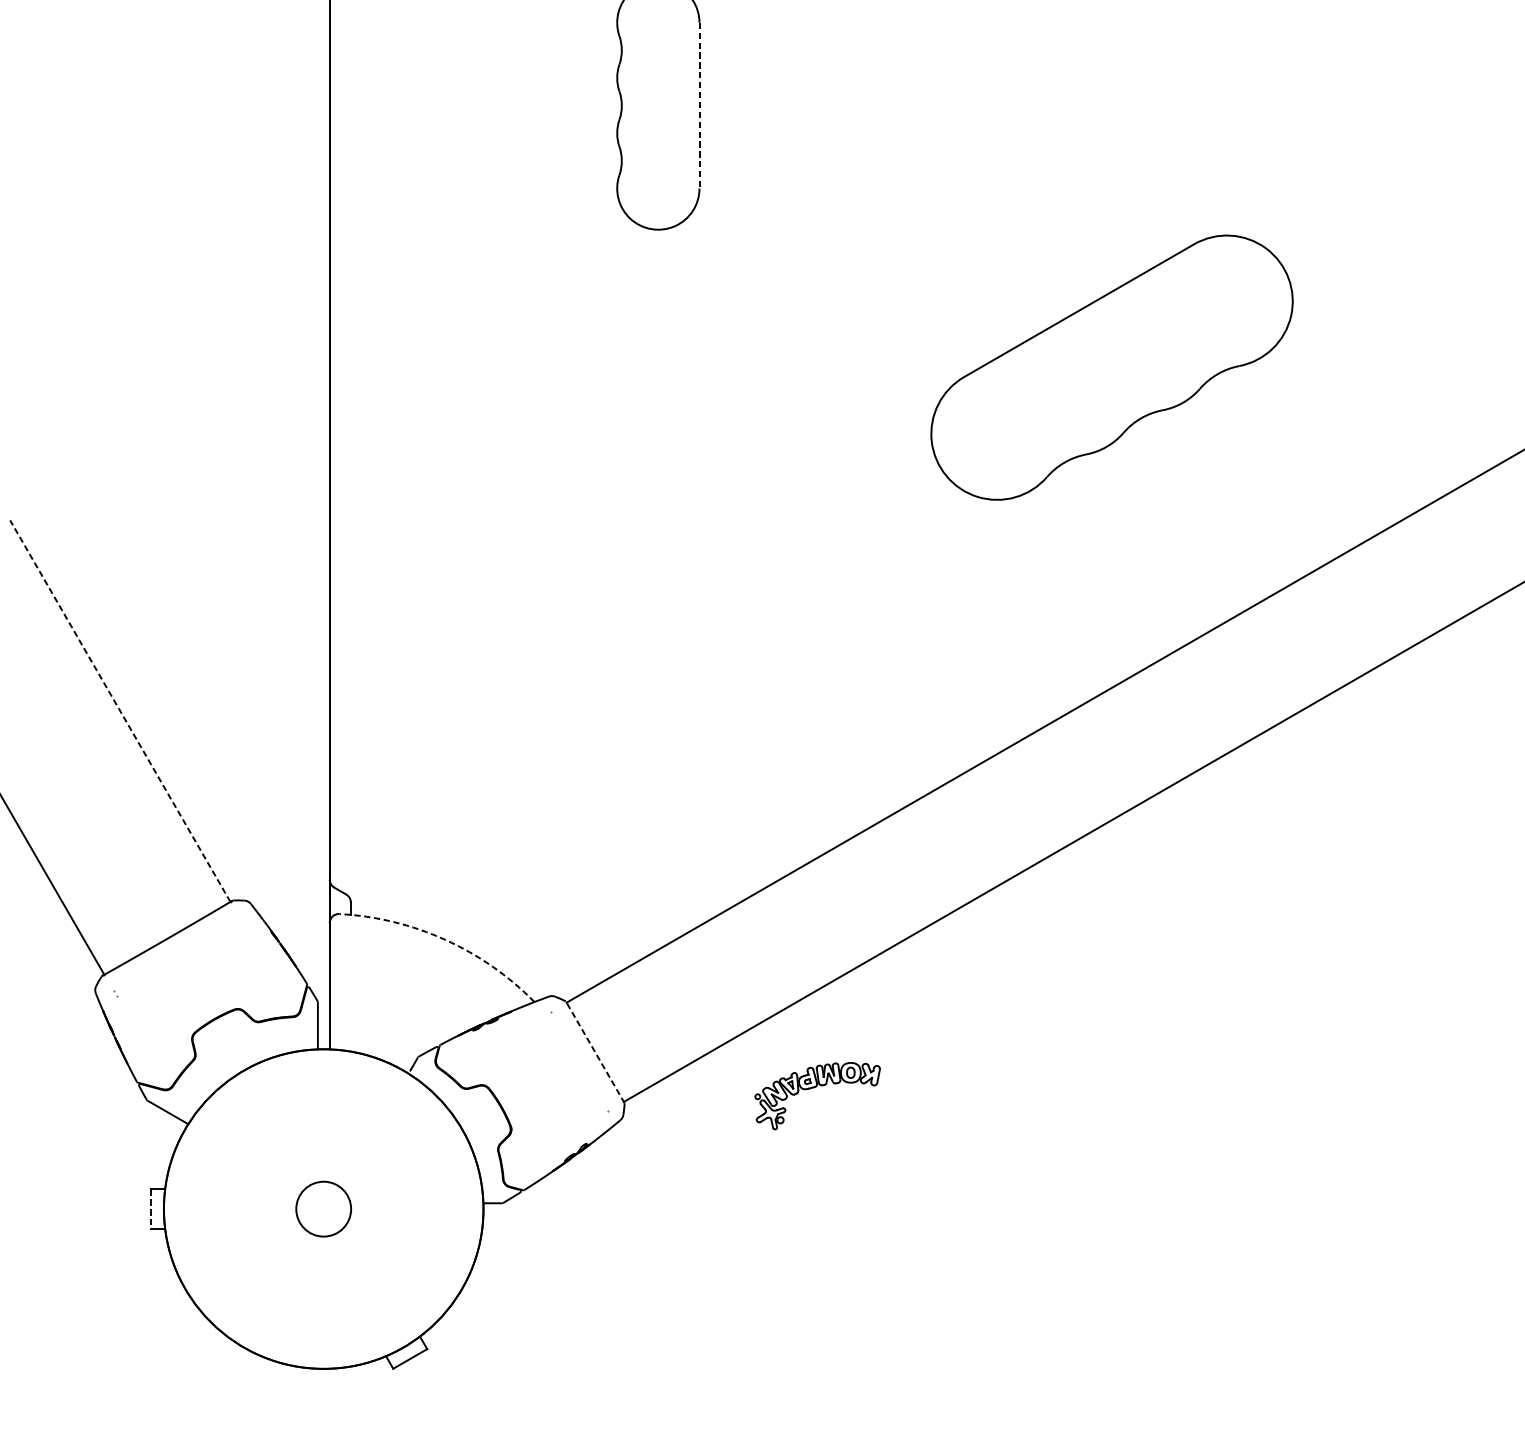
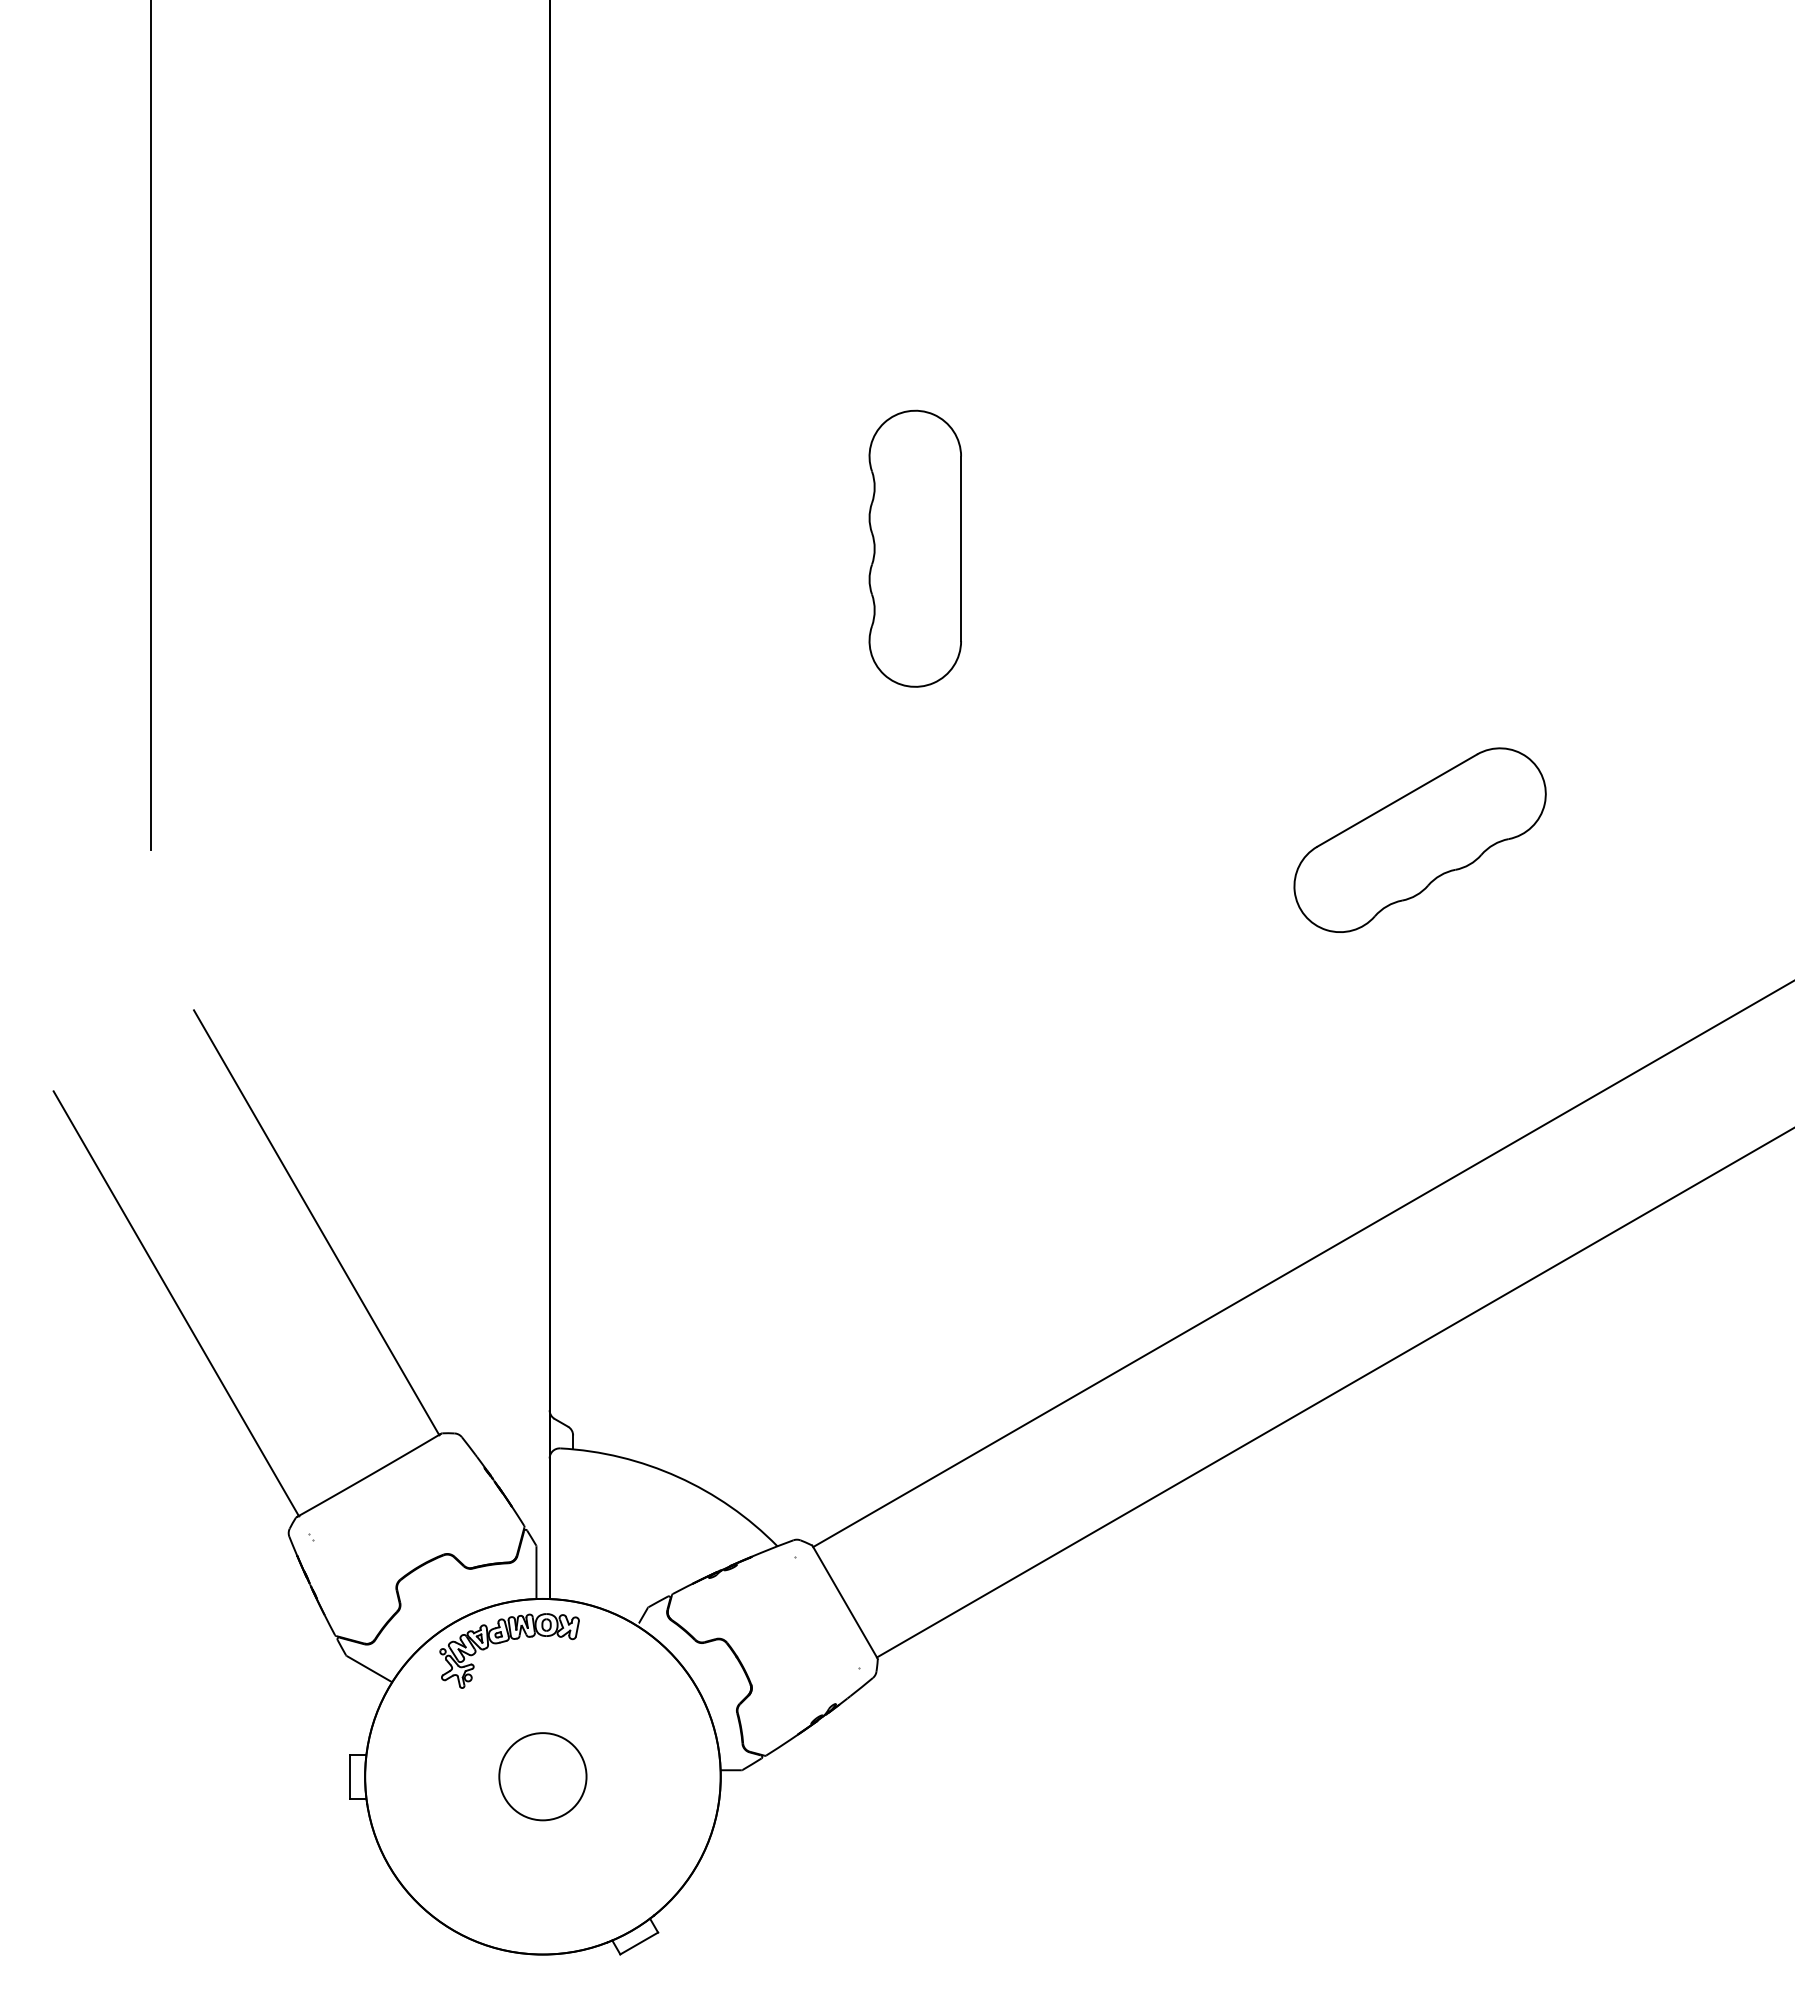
line: (699, 106) -> (961, 549), dashed -> solid
part: (1111, 366) -> (1419, 839), size x0.62
line: (120, 711) -> (316, 1222), dashed -> solid
arc: (445, 939) -> (678, 1476), dashed -> solid
line: (594, 1051) -> (844, 1601), dashed -> solid
part: (813, 1088) -> (505, 1642), moved
line: (150, 1208) -> (350, 1776), dashed -> solid
circle: (323, 1208) -> (542, 1776), size x1.43

